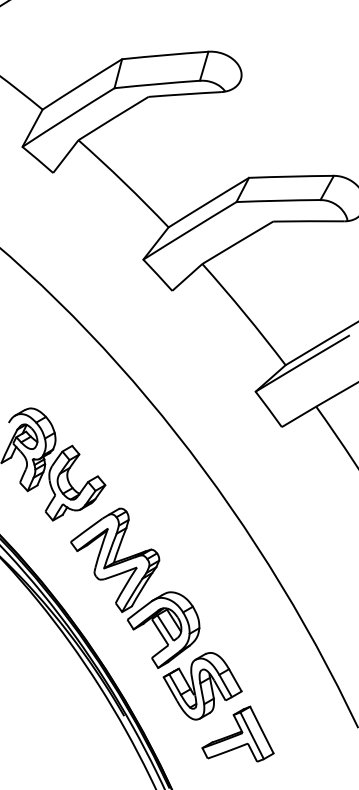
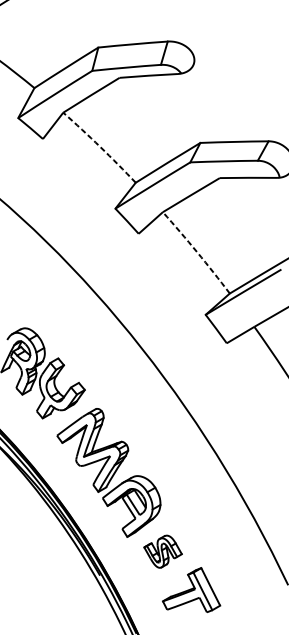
arc: (124, 182) -> (100, 146), solid -> dashed
arc: (245, 313) -> (197, 251), solid -> dashed
part: (202, 686) -> (162, 551), size x0.6

